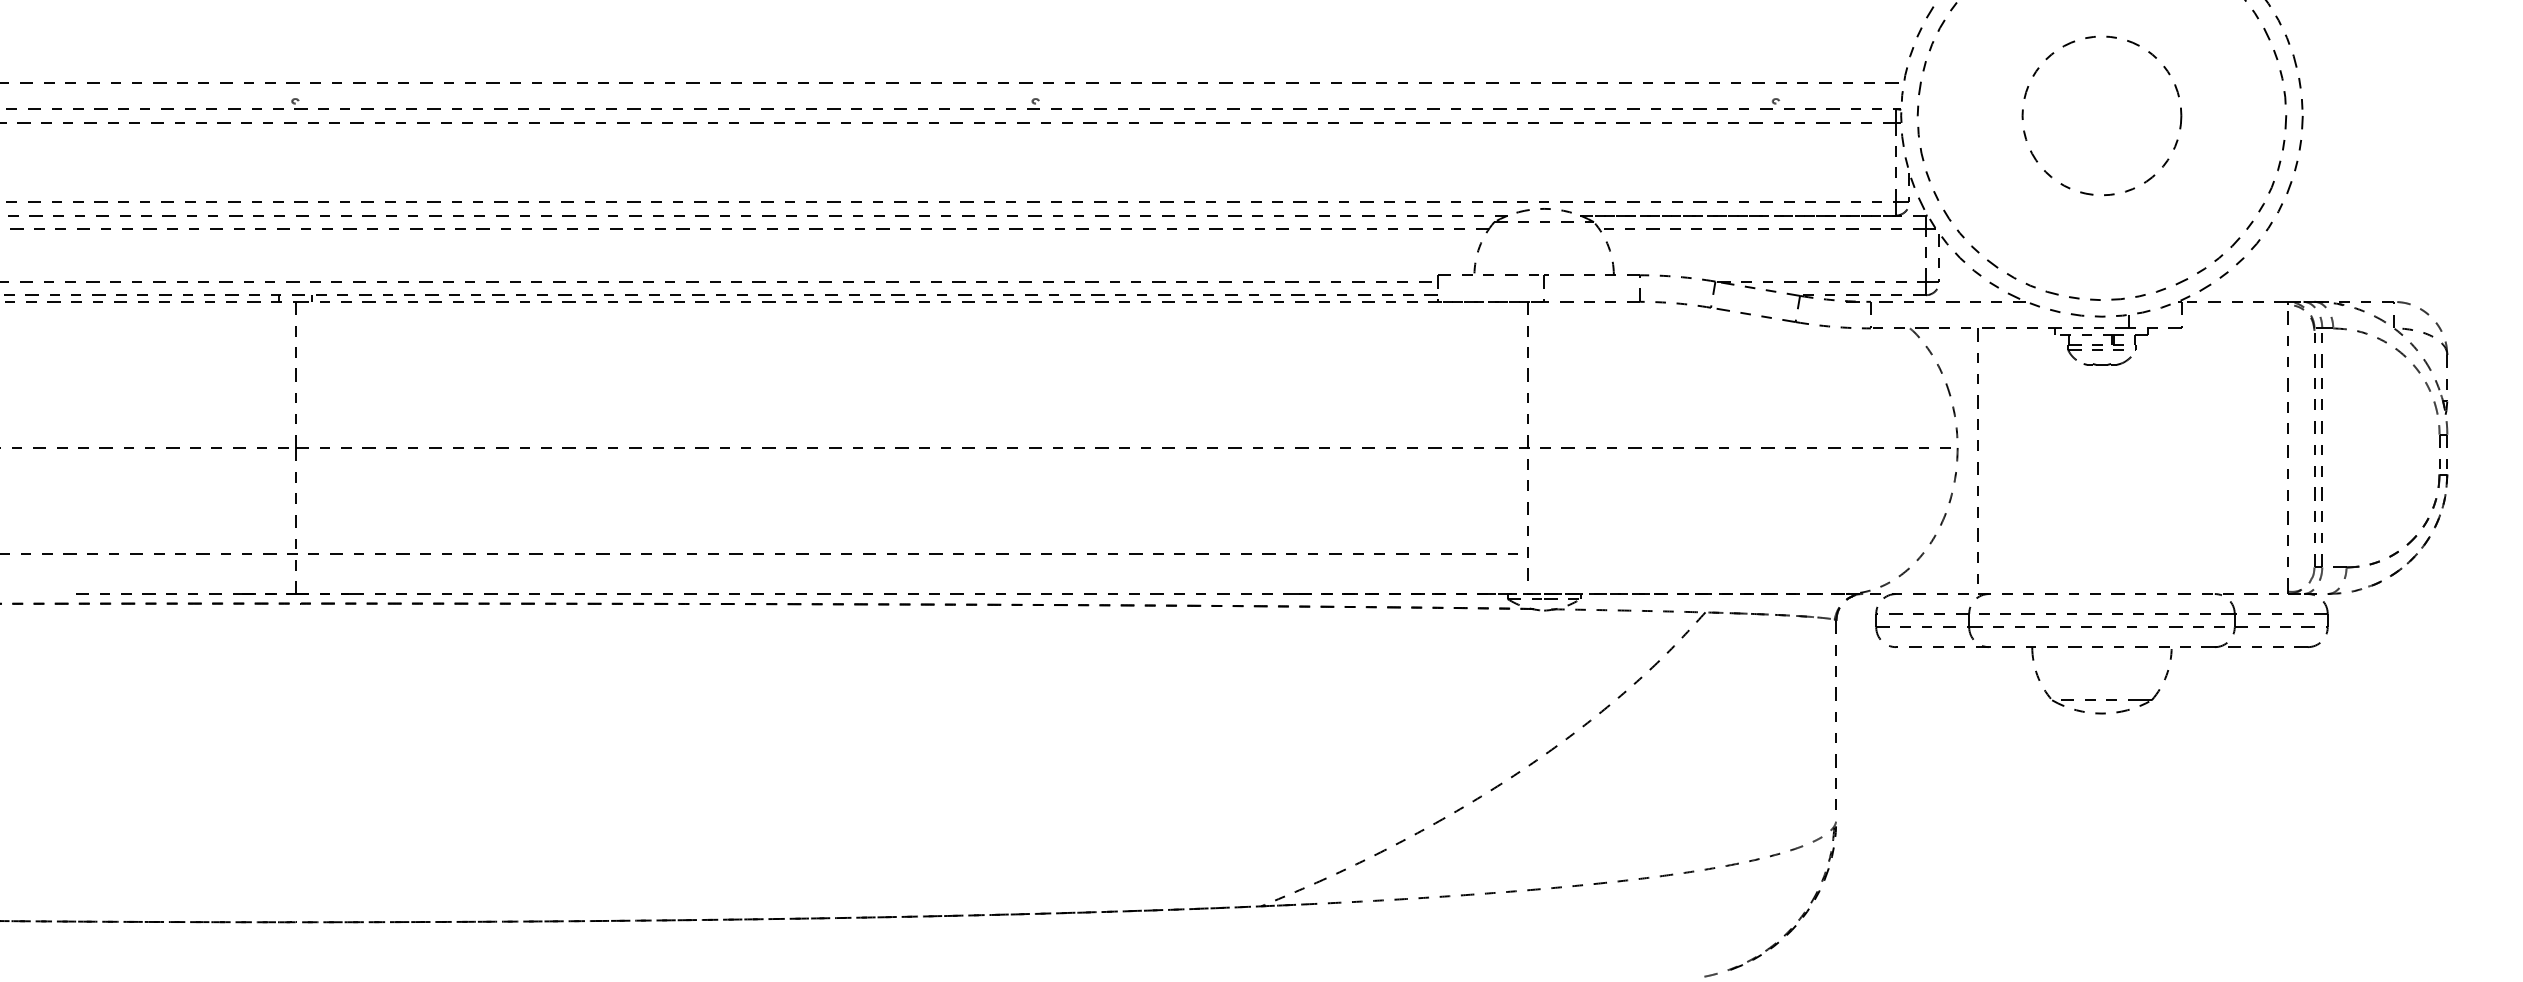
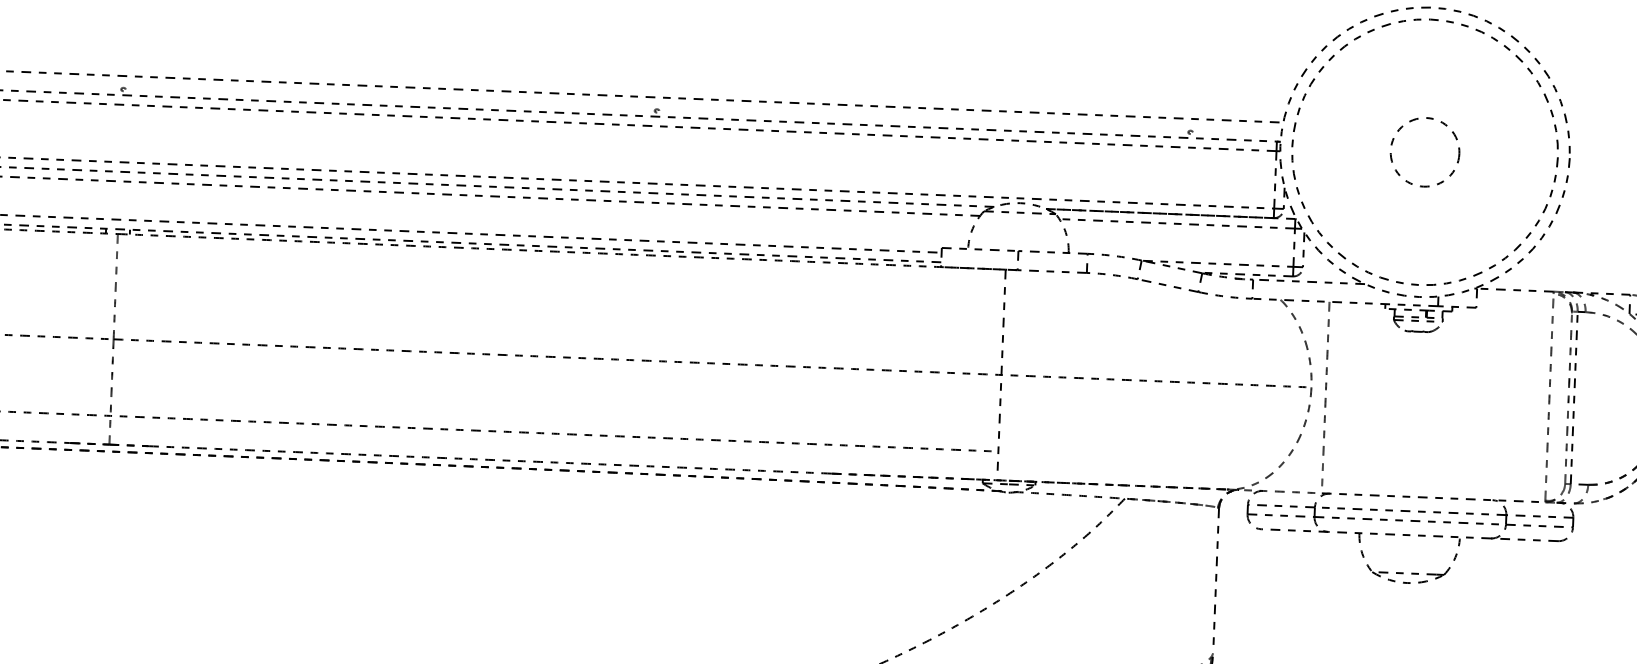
circle: (2101, 115) -> (1424, 152), size x0.6

